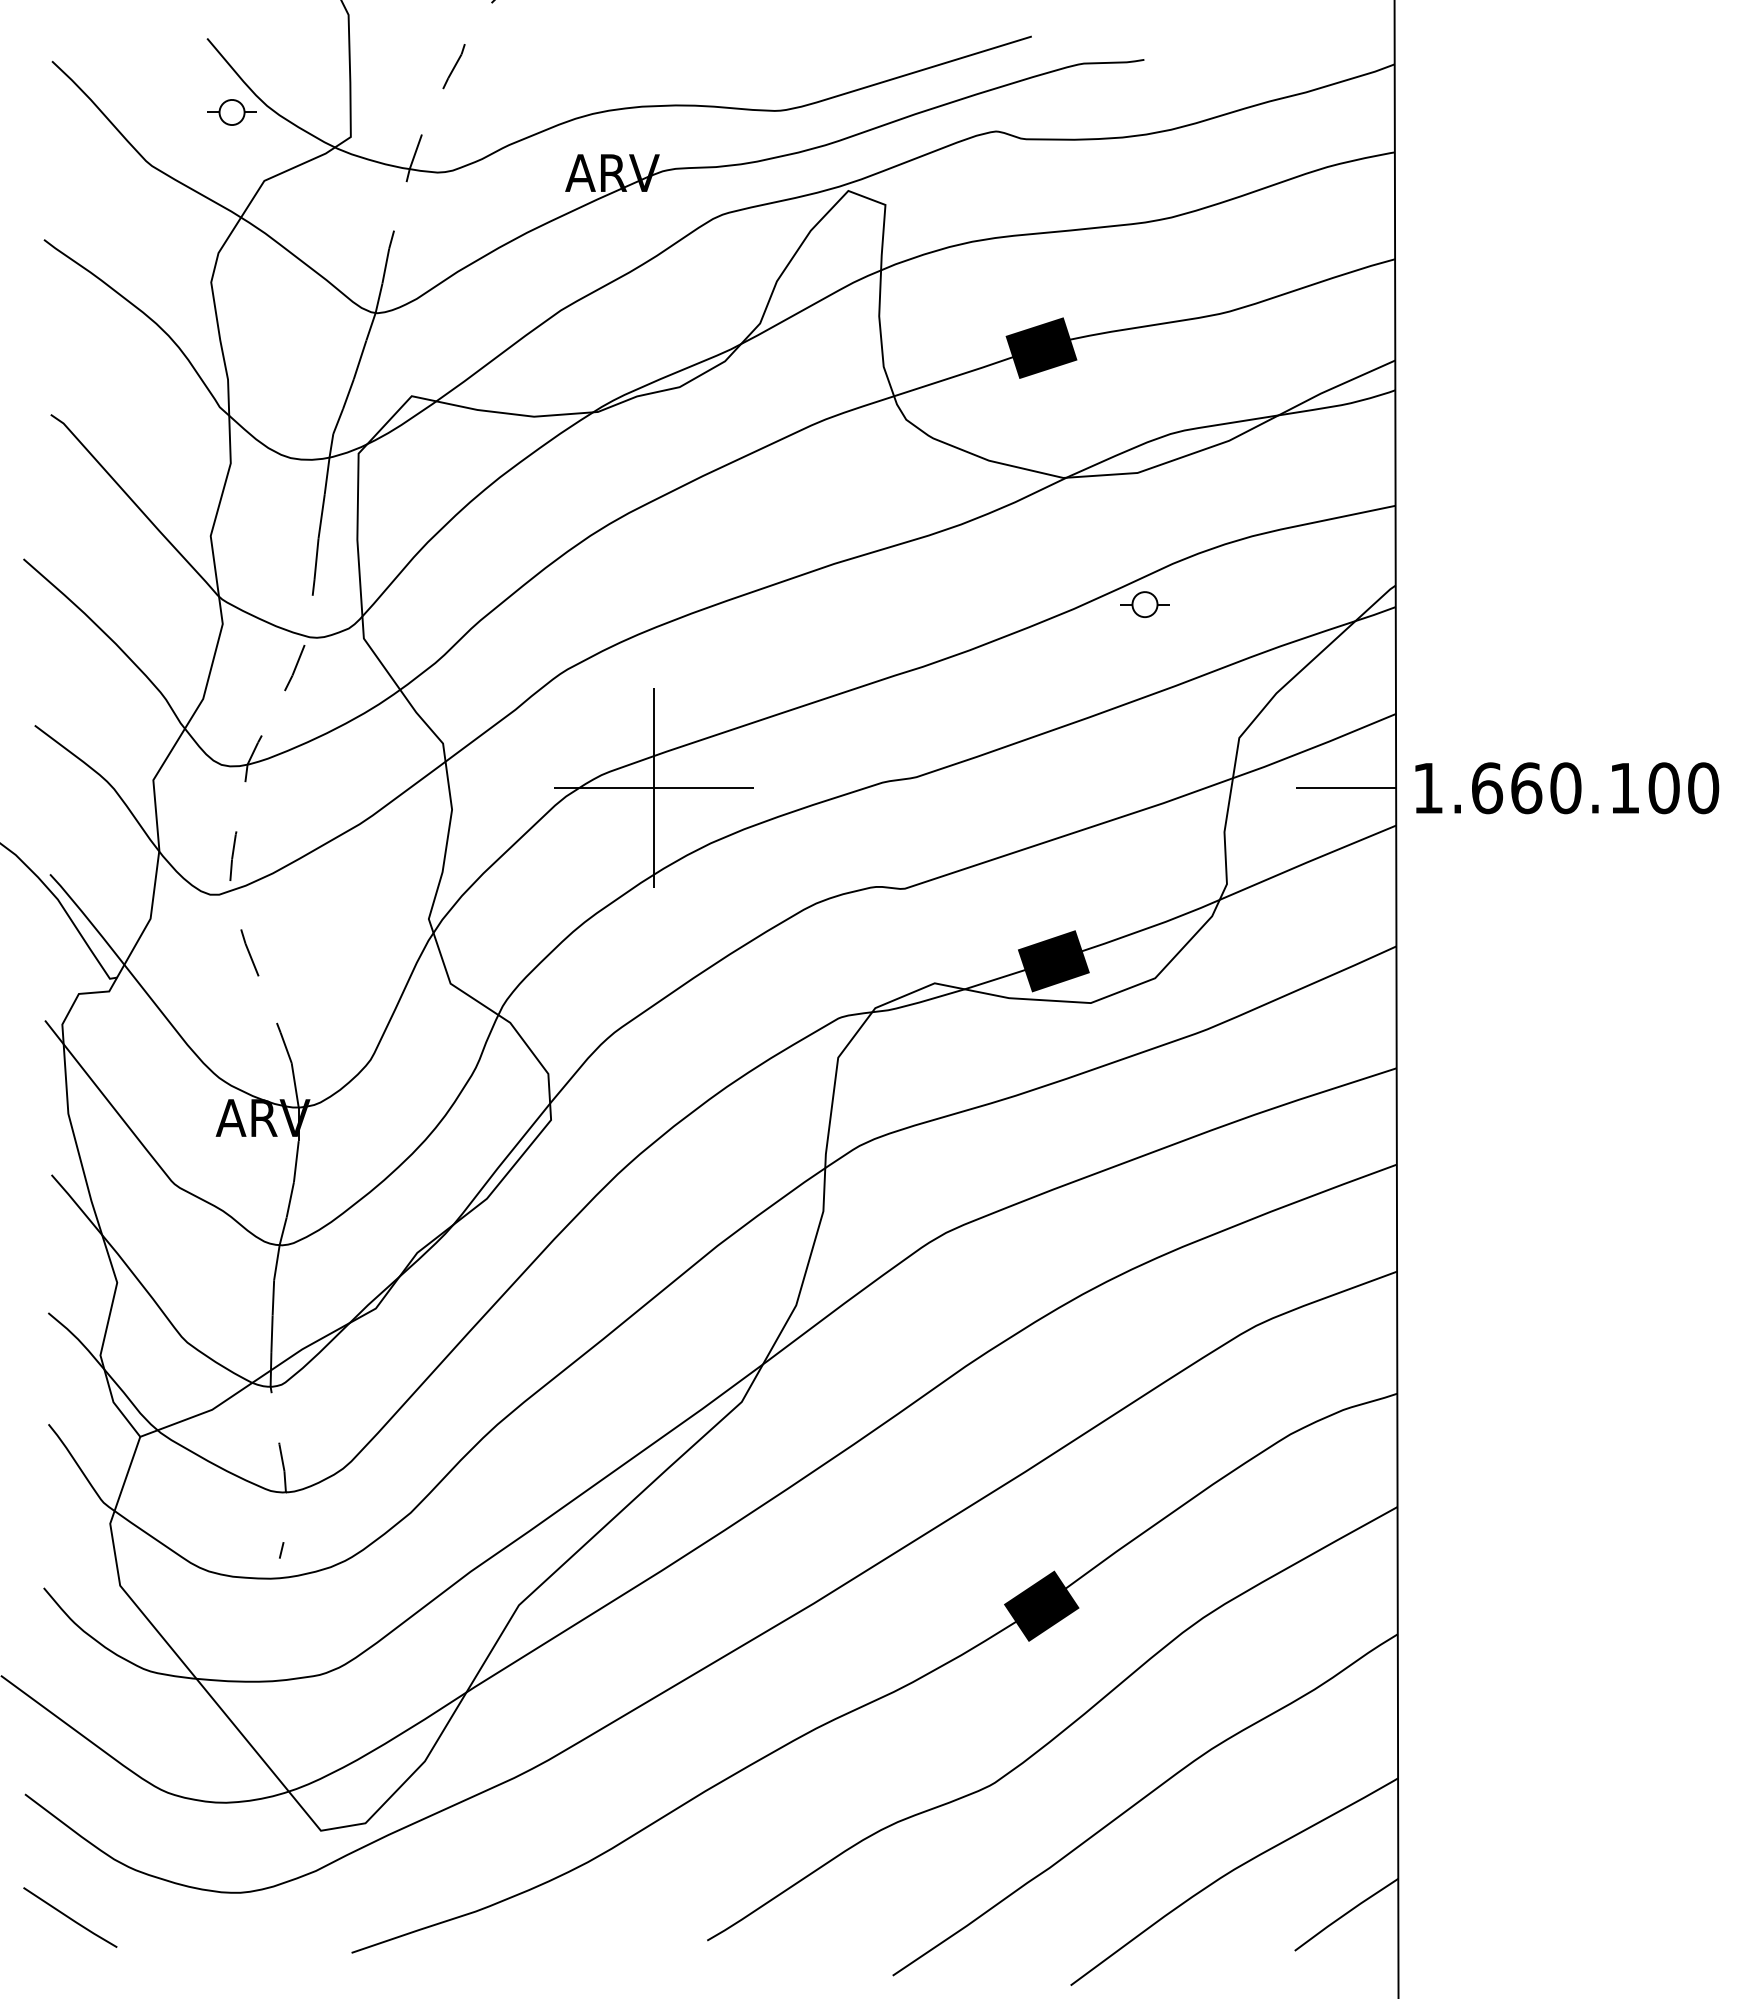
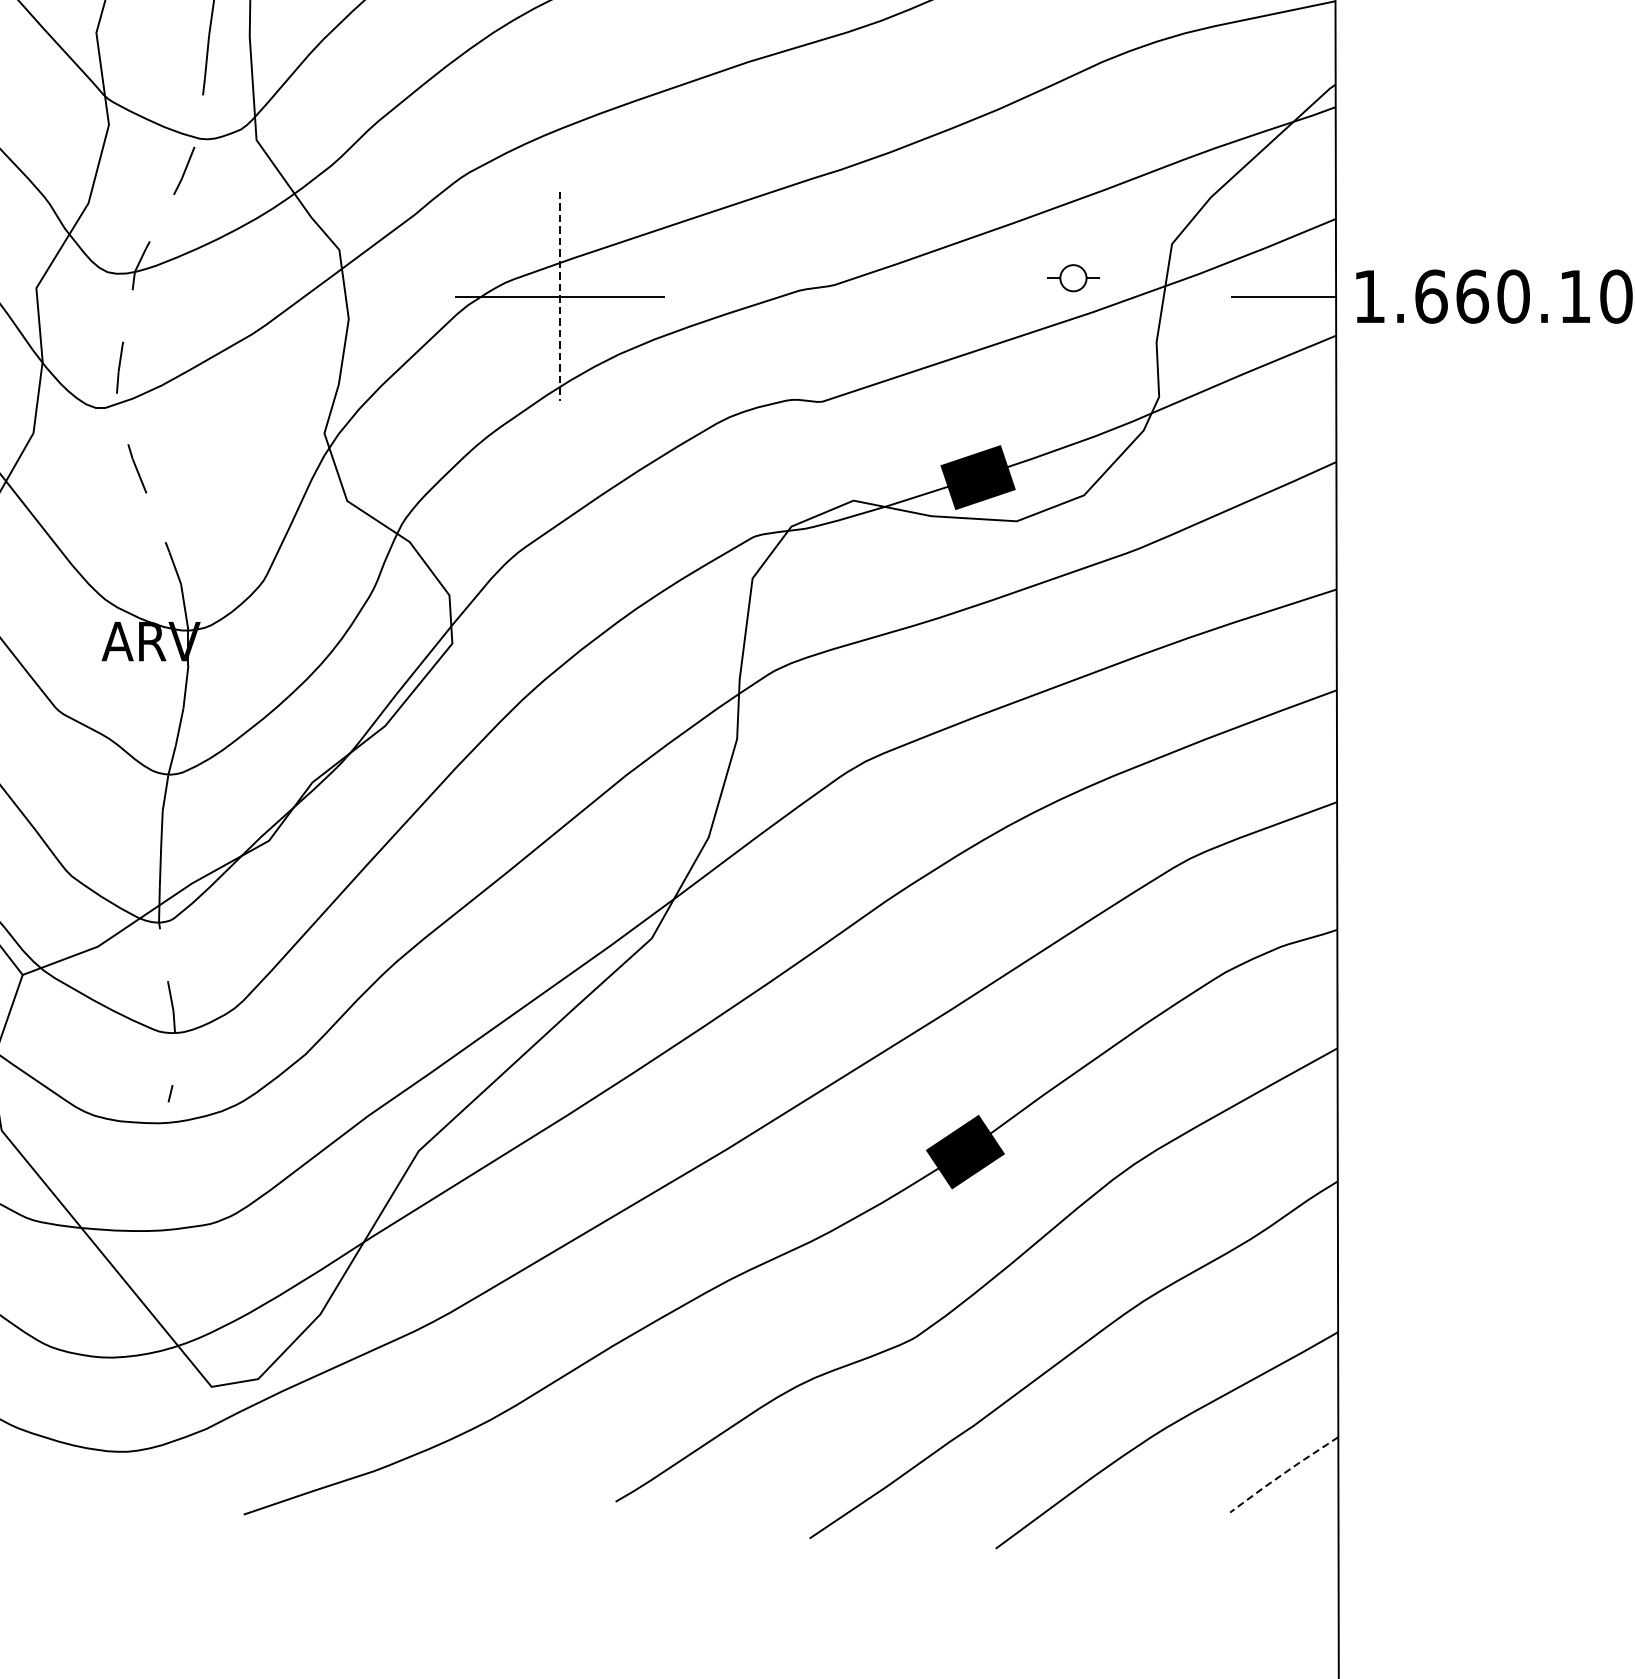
part: (1144, 604) -> (1072, 278), moved
line: (654, 788) -> (560, 296), solid -> dashed
line: (1346, 1913) -> (1284, 1473), solid -> dashed

